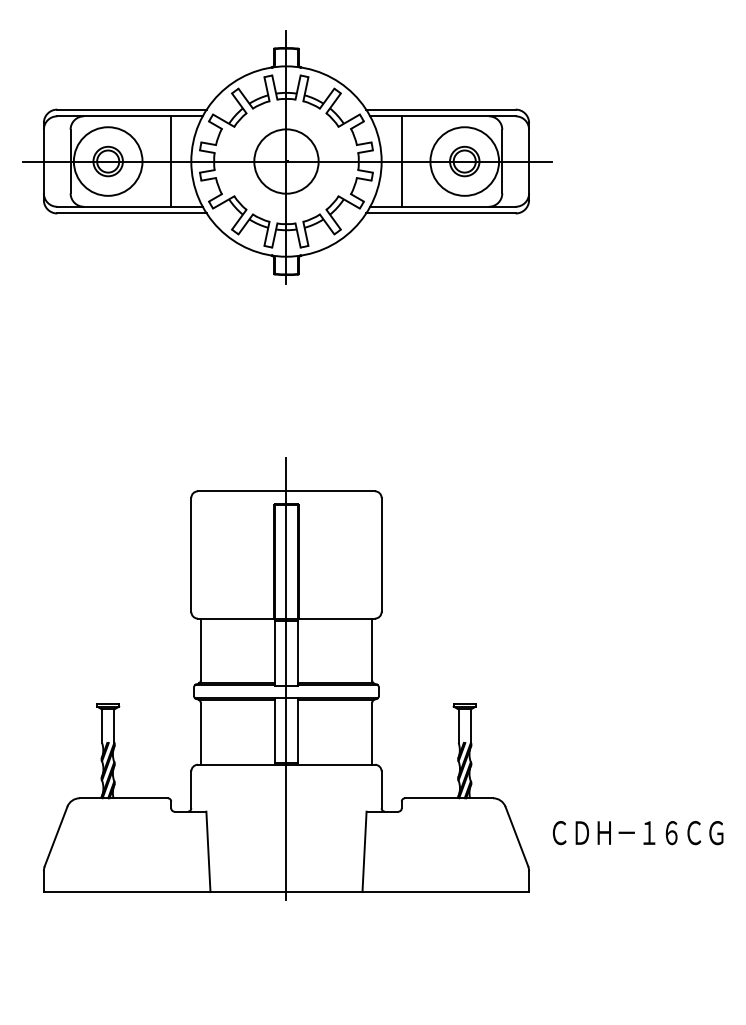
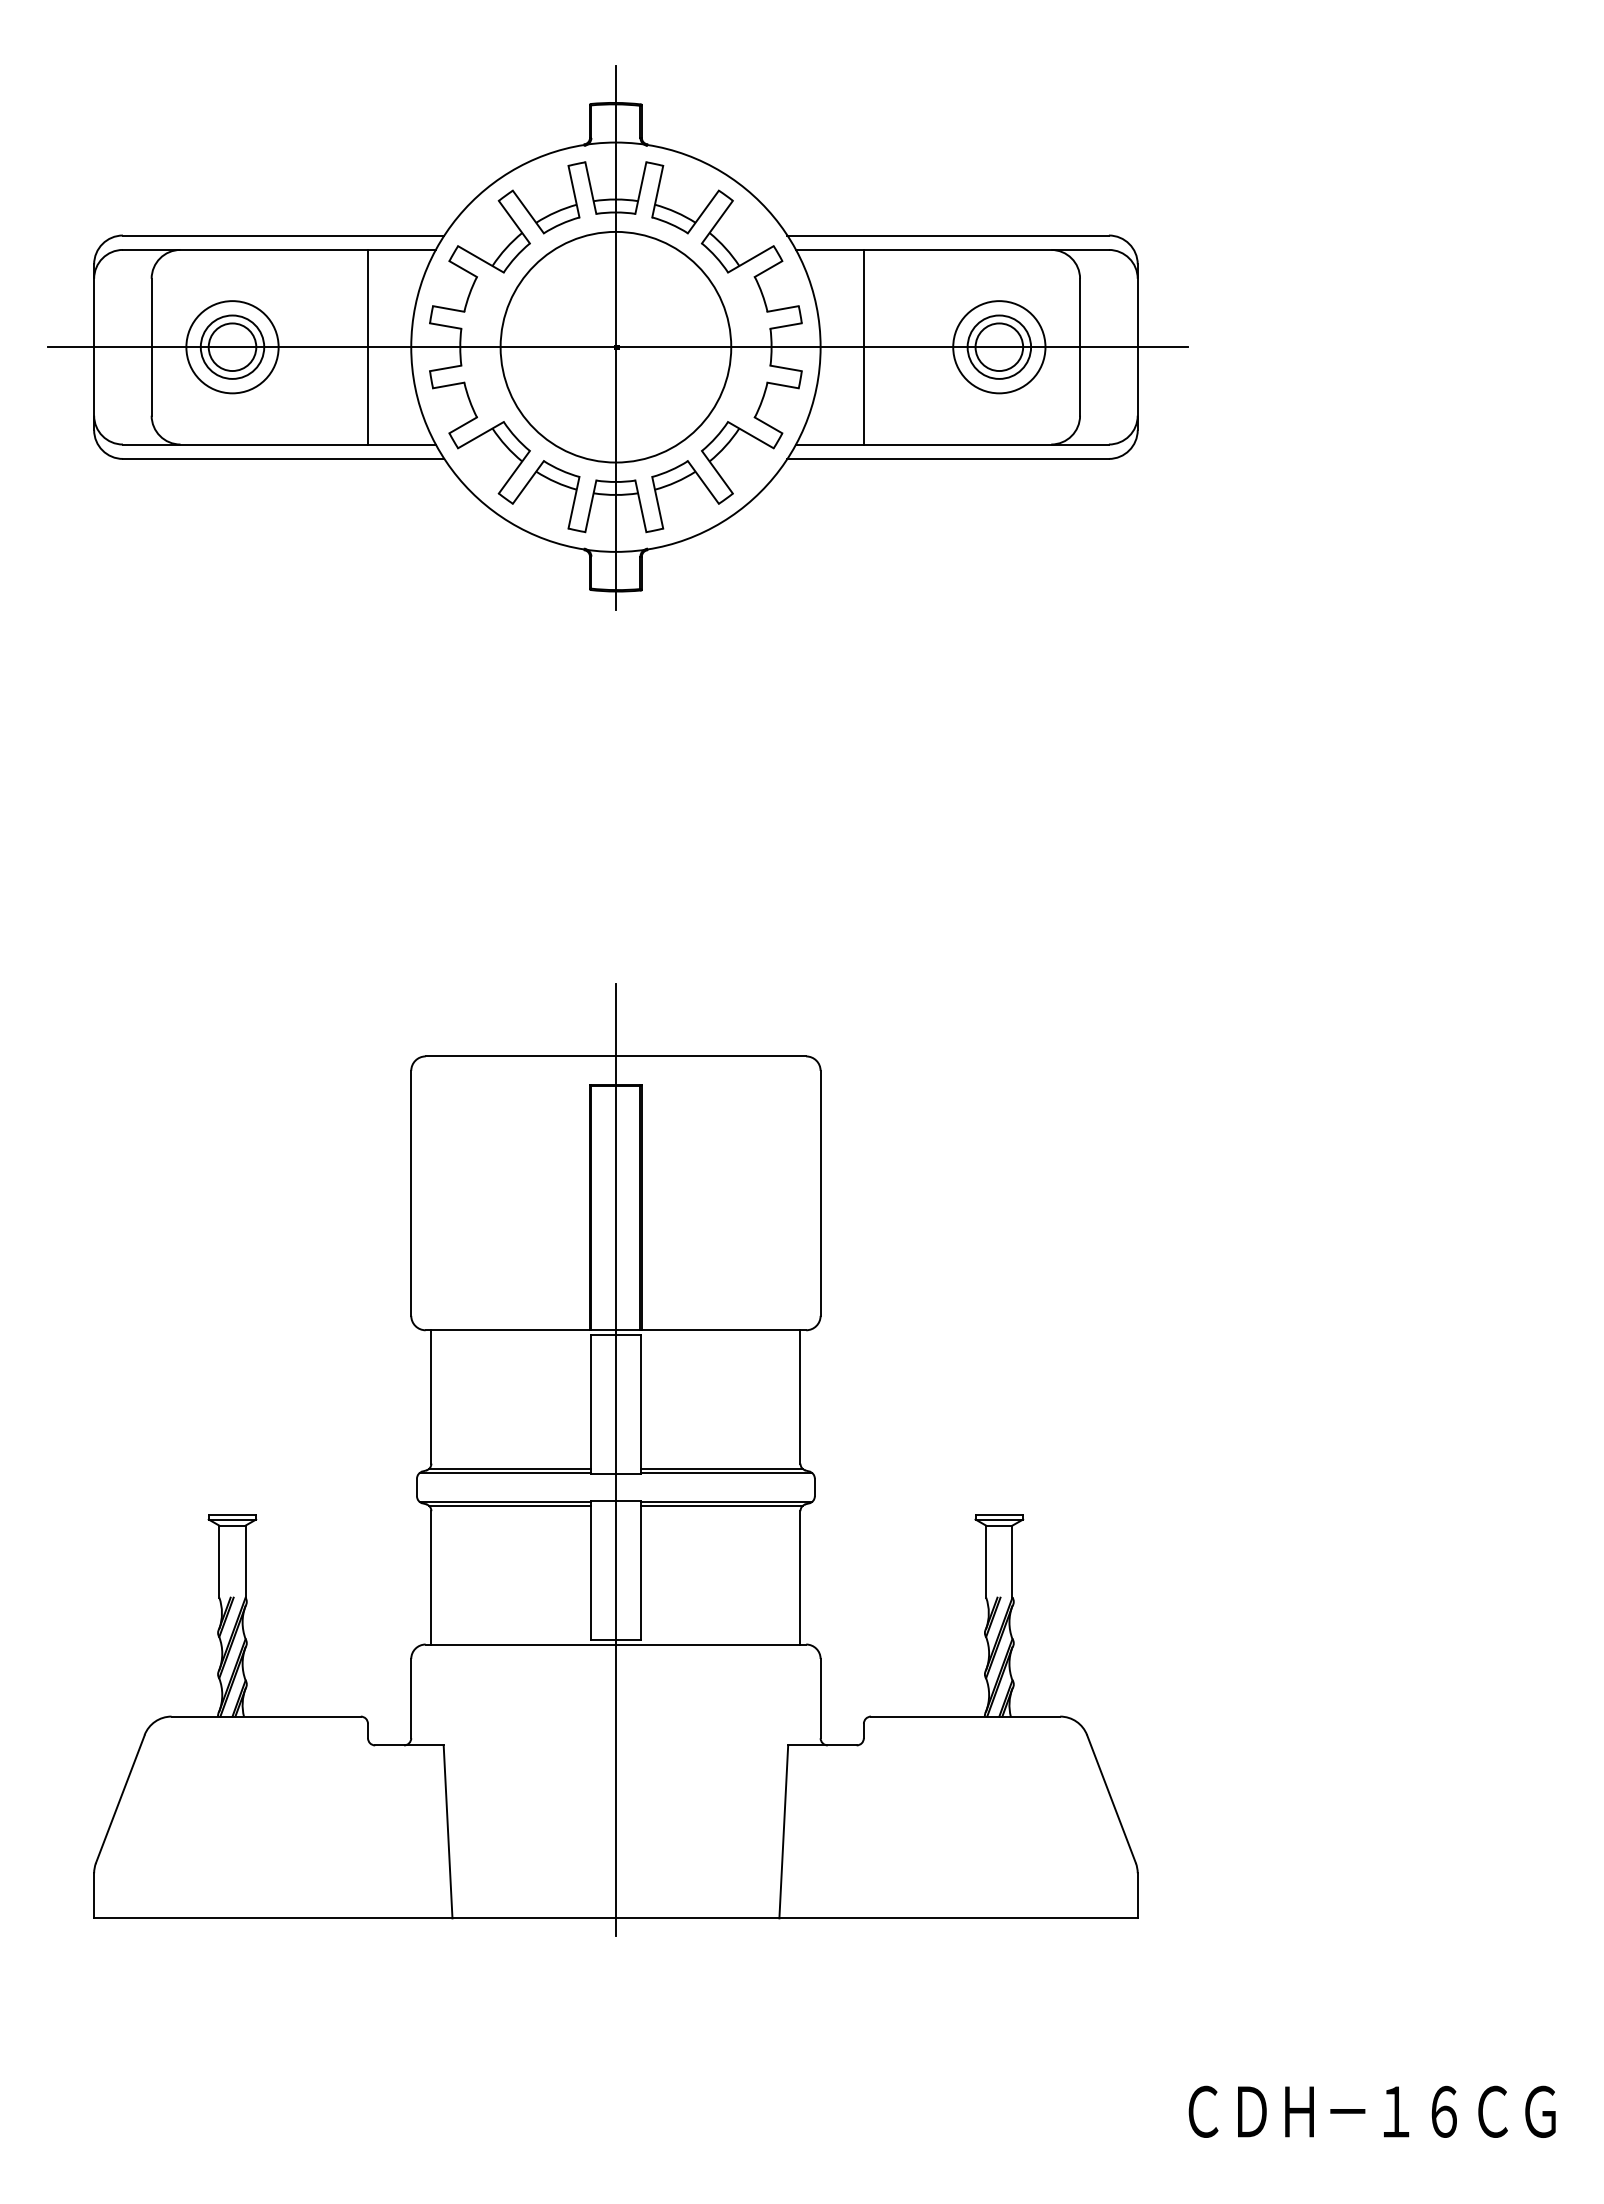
circle: (107, 161) -> (230, 347), size x0.62
circle: (286, 161) -> (615, 347), size x1.67
circle: (464, 161) -> (998, 347), size x0.62
text: (637, 833) -> (1370, 2112), moved

